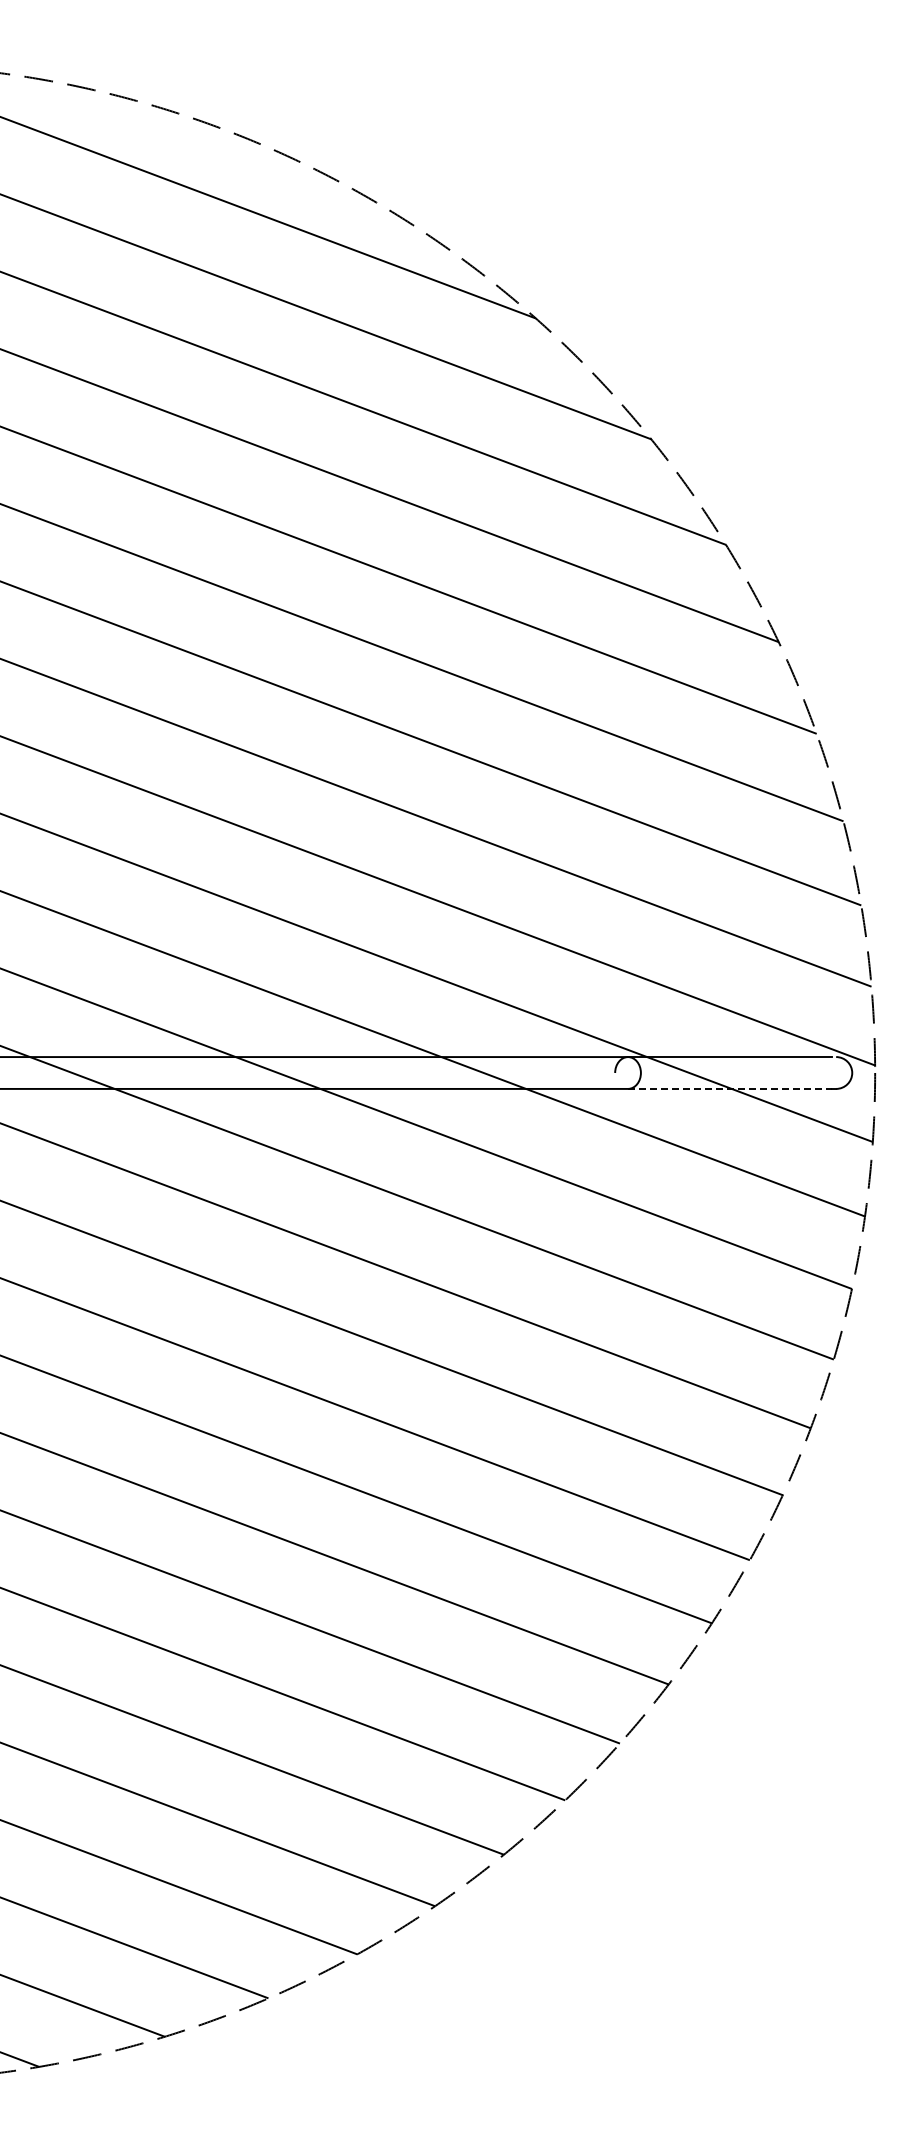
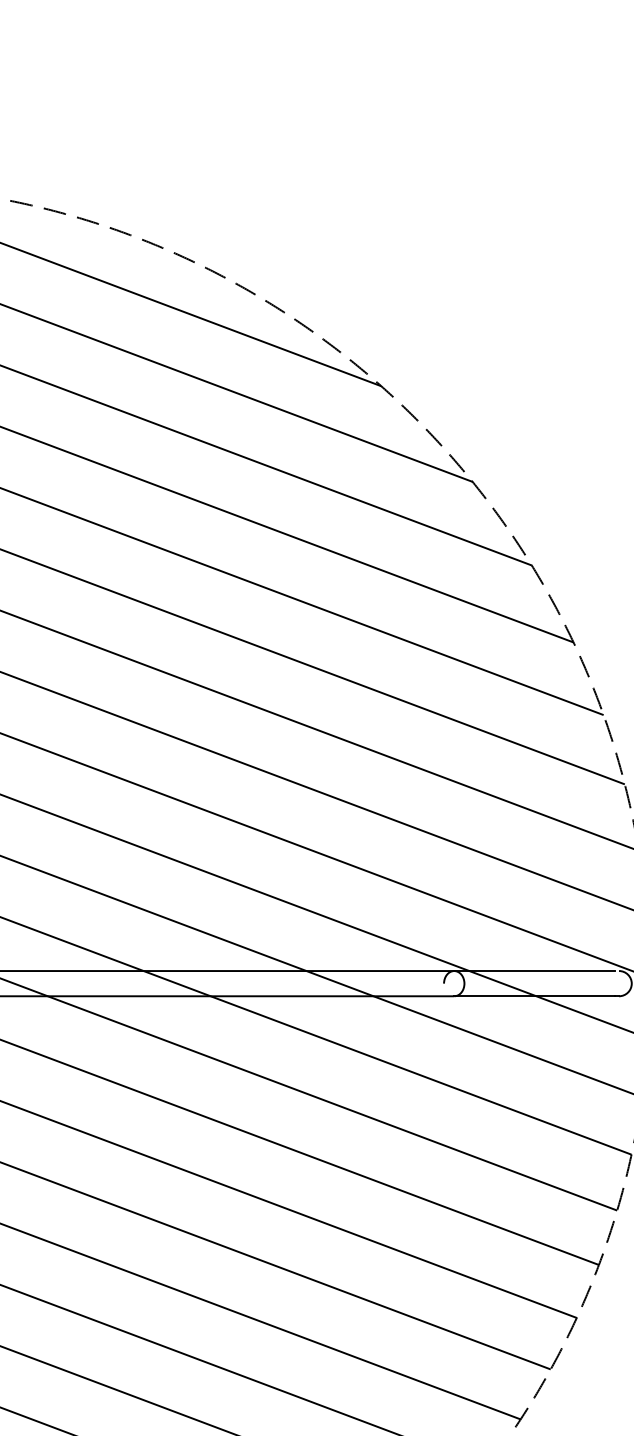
line: (729, 1088) -> (534, 995), dashed -> solid

